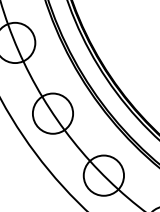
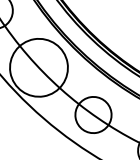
circle: (52, 113) -> (38, 67), size x1.6

